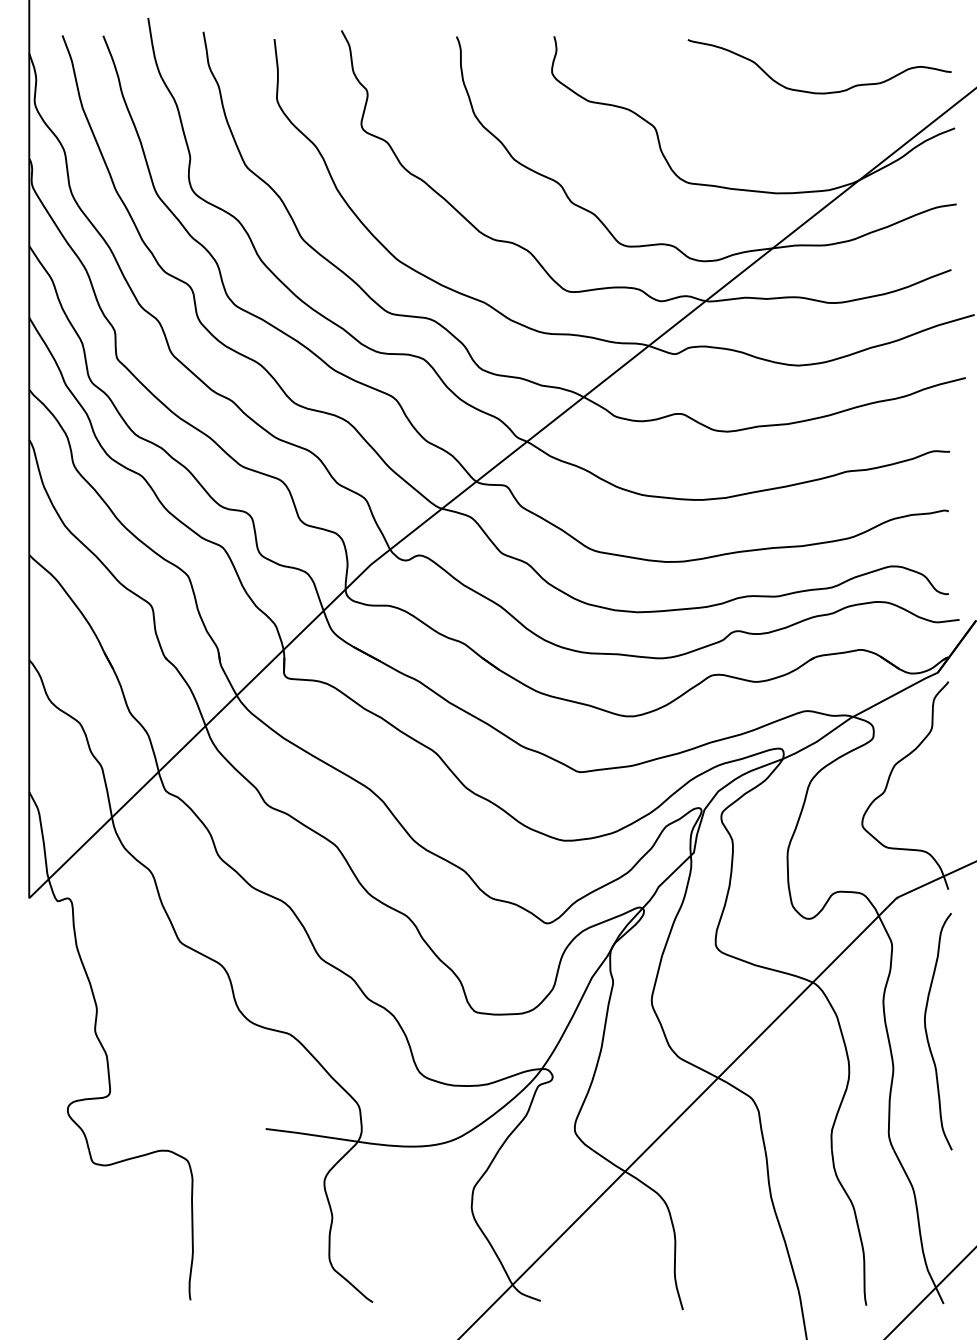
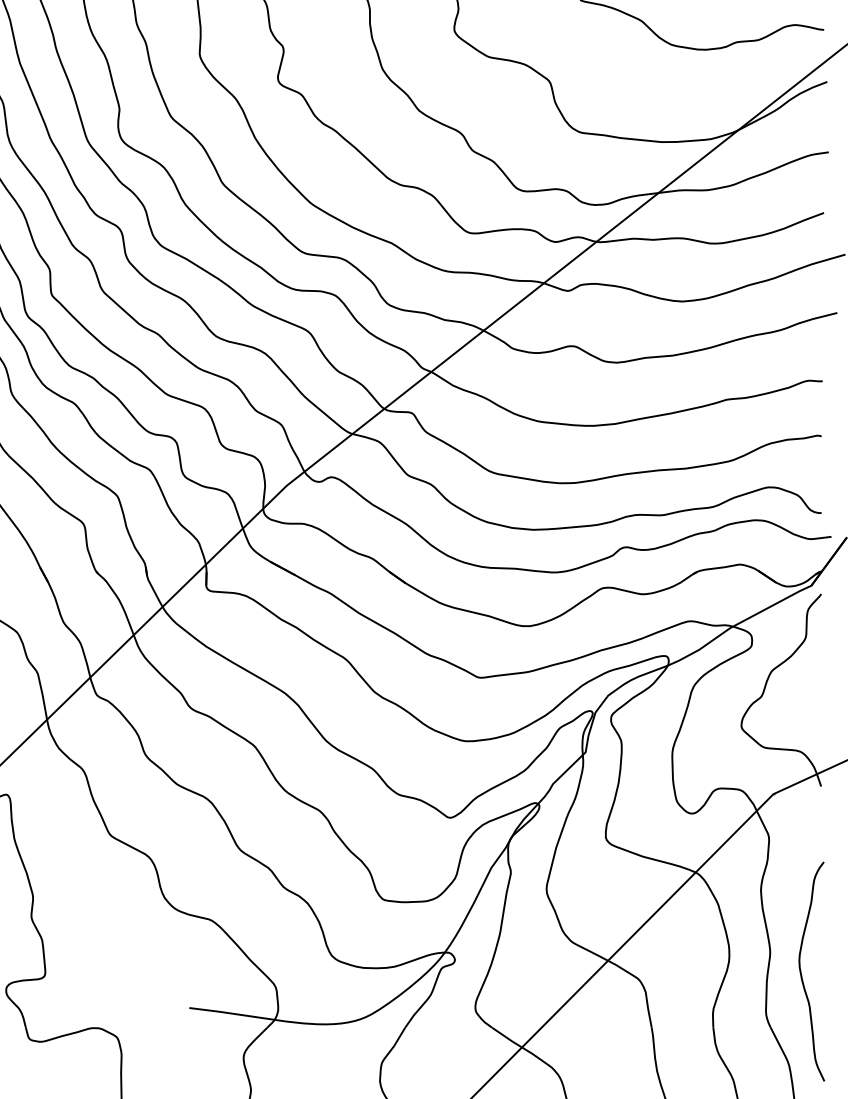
curve: (927, 1032) -> (801, 972), moved

